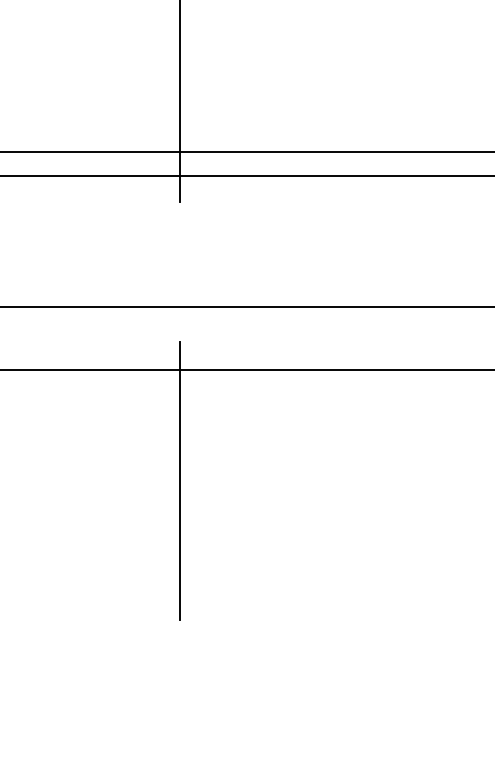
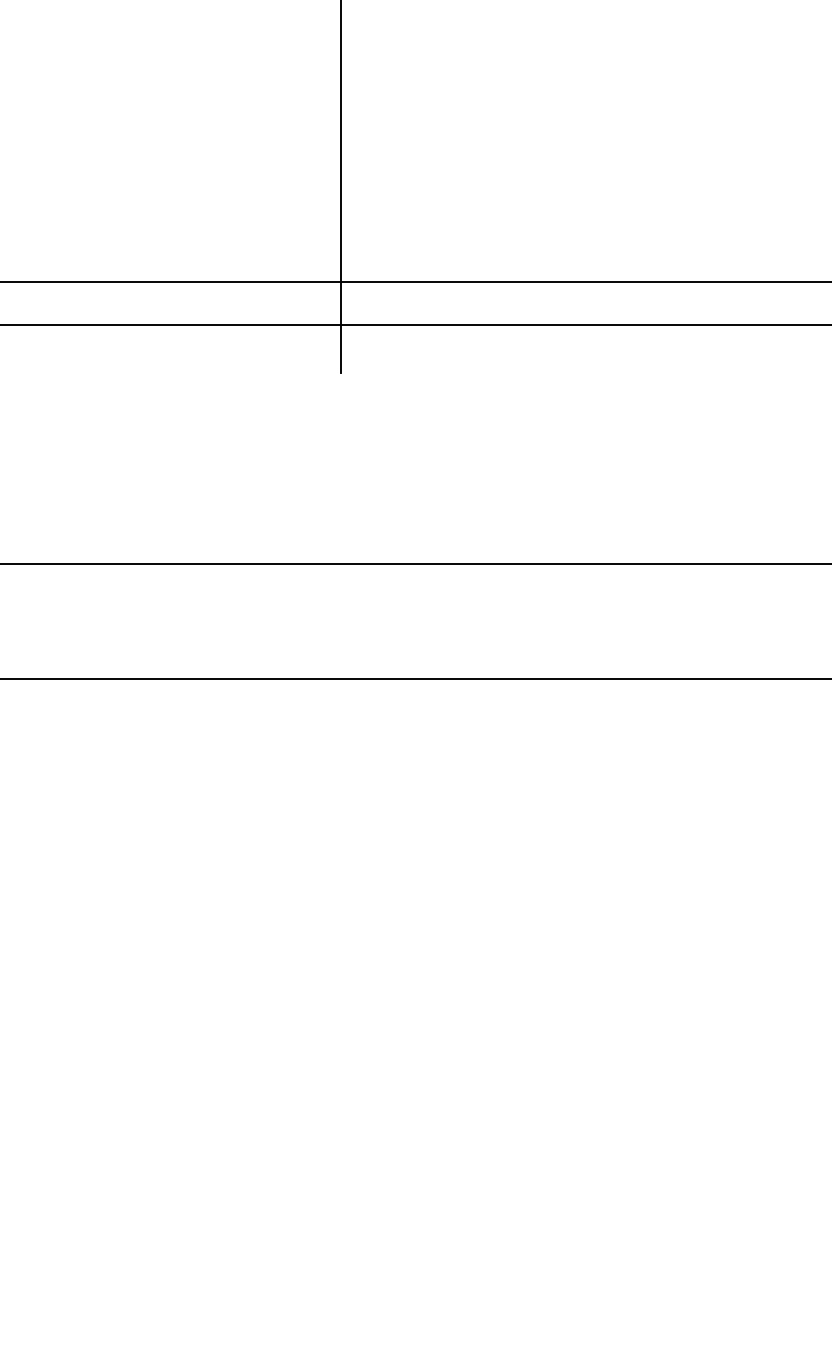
line: (180, 480) -> (340, 879), removed

